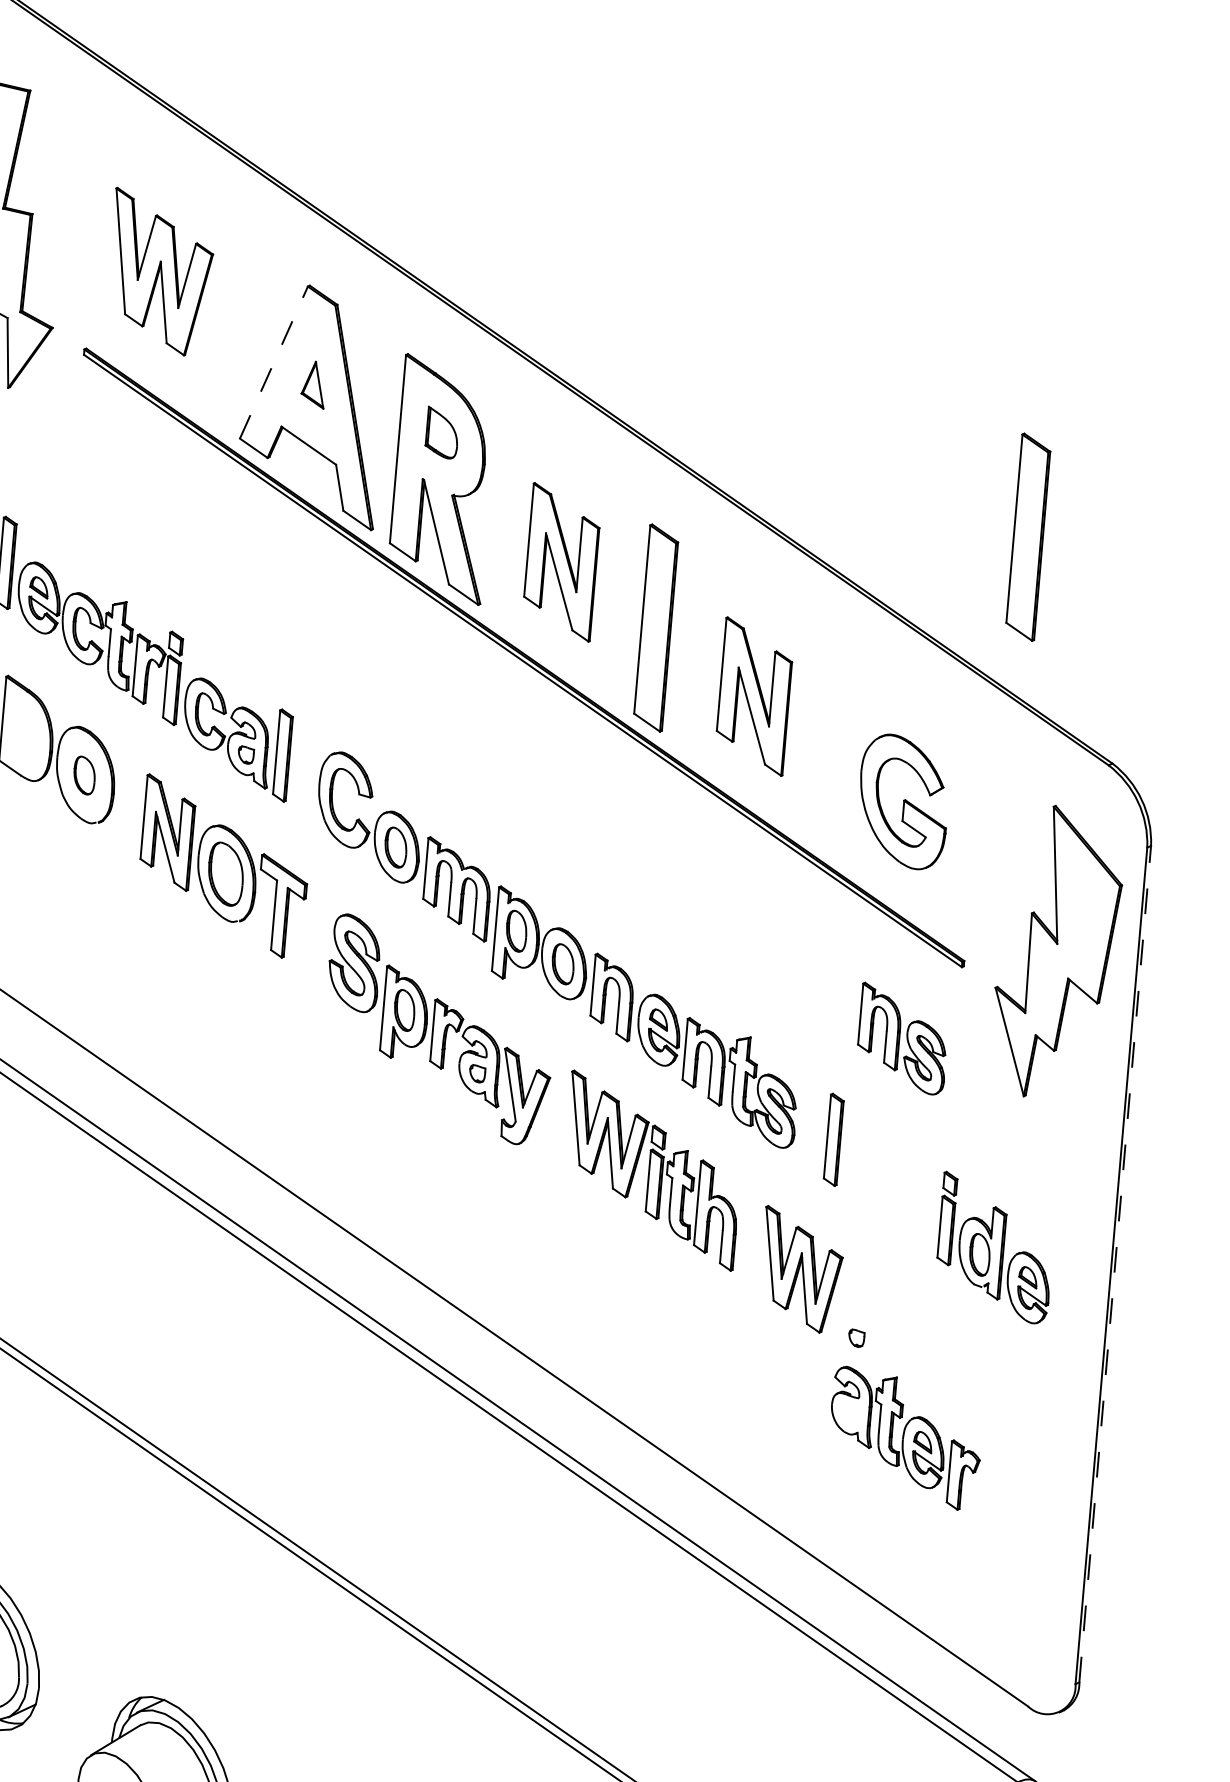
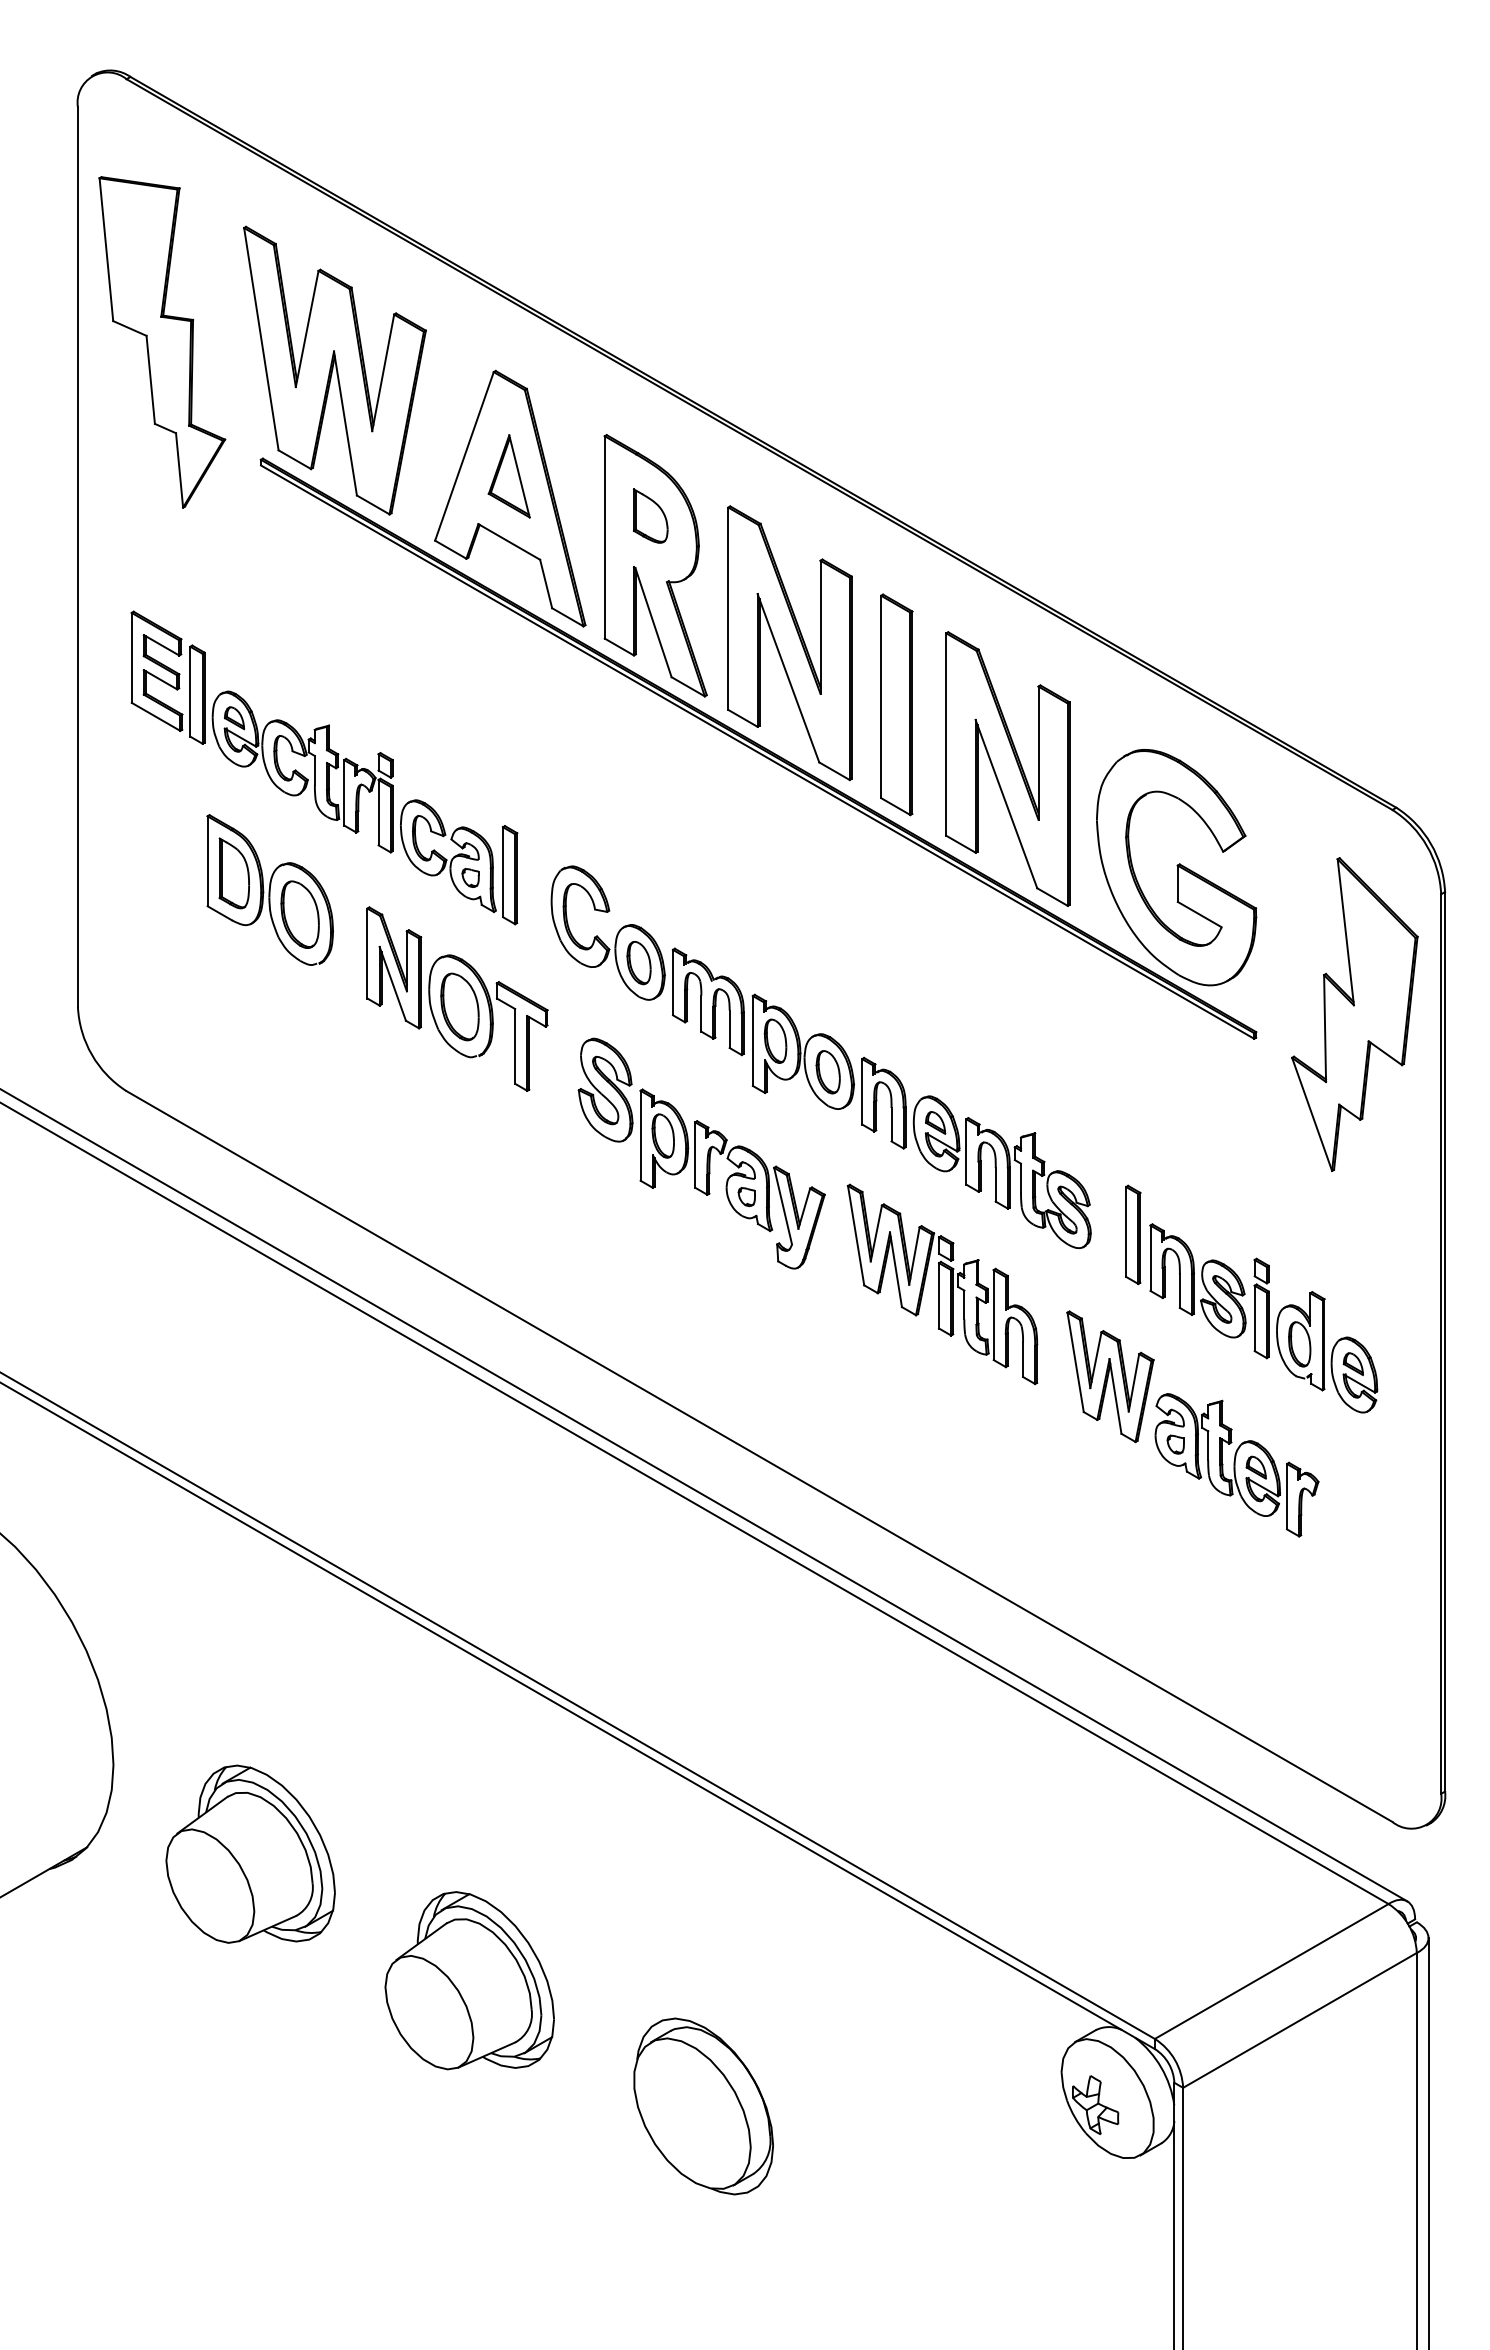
part: (159, 272) -> (334, 370), size x1.67
line: (274, 361) -> (464, 455), dashed -> solid
part: (313, 384) -> (508, 476), size x1.67
part: (1028, 536) -> (1285, 573), removed
part: (561, 562) -> (789, 643), size x1.67
part: (754, 696) -> (1007, 768), size x1.67
part: (25, 732) -> (233, 873), added
part: (84, 775) -> (299, 914), size x1.67
part: (903, 801) -> (1176, 867), size x1.67
part: (902, 1038) -> (1197, 1280), moved
line: (1115, 1263) -> (1445, 1341), dashed -> solid
part: (904, 1438) -> (1236, 1465), moved

